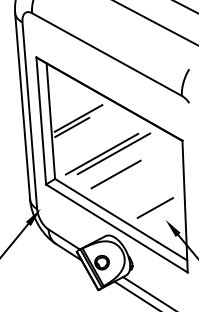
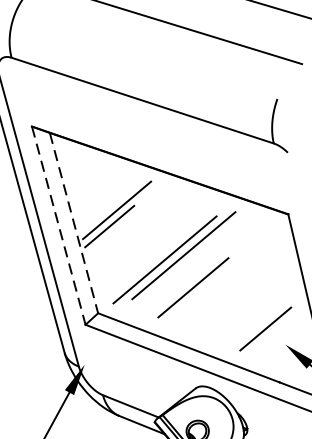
line: (41, 121) -> (59, 226), solid -> dashed
line: (50, 121) -> (73, 223), solid -> dashed

